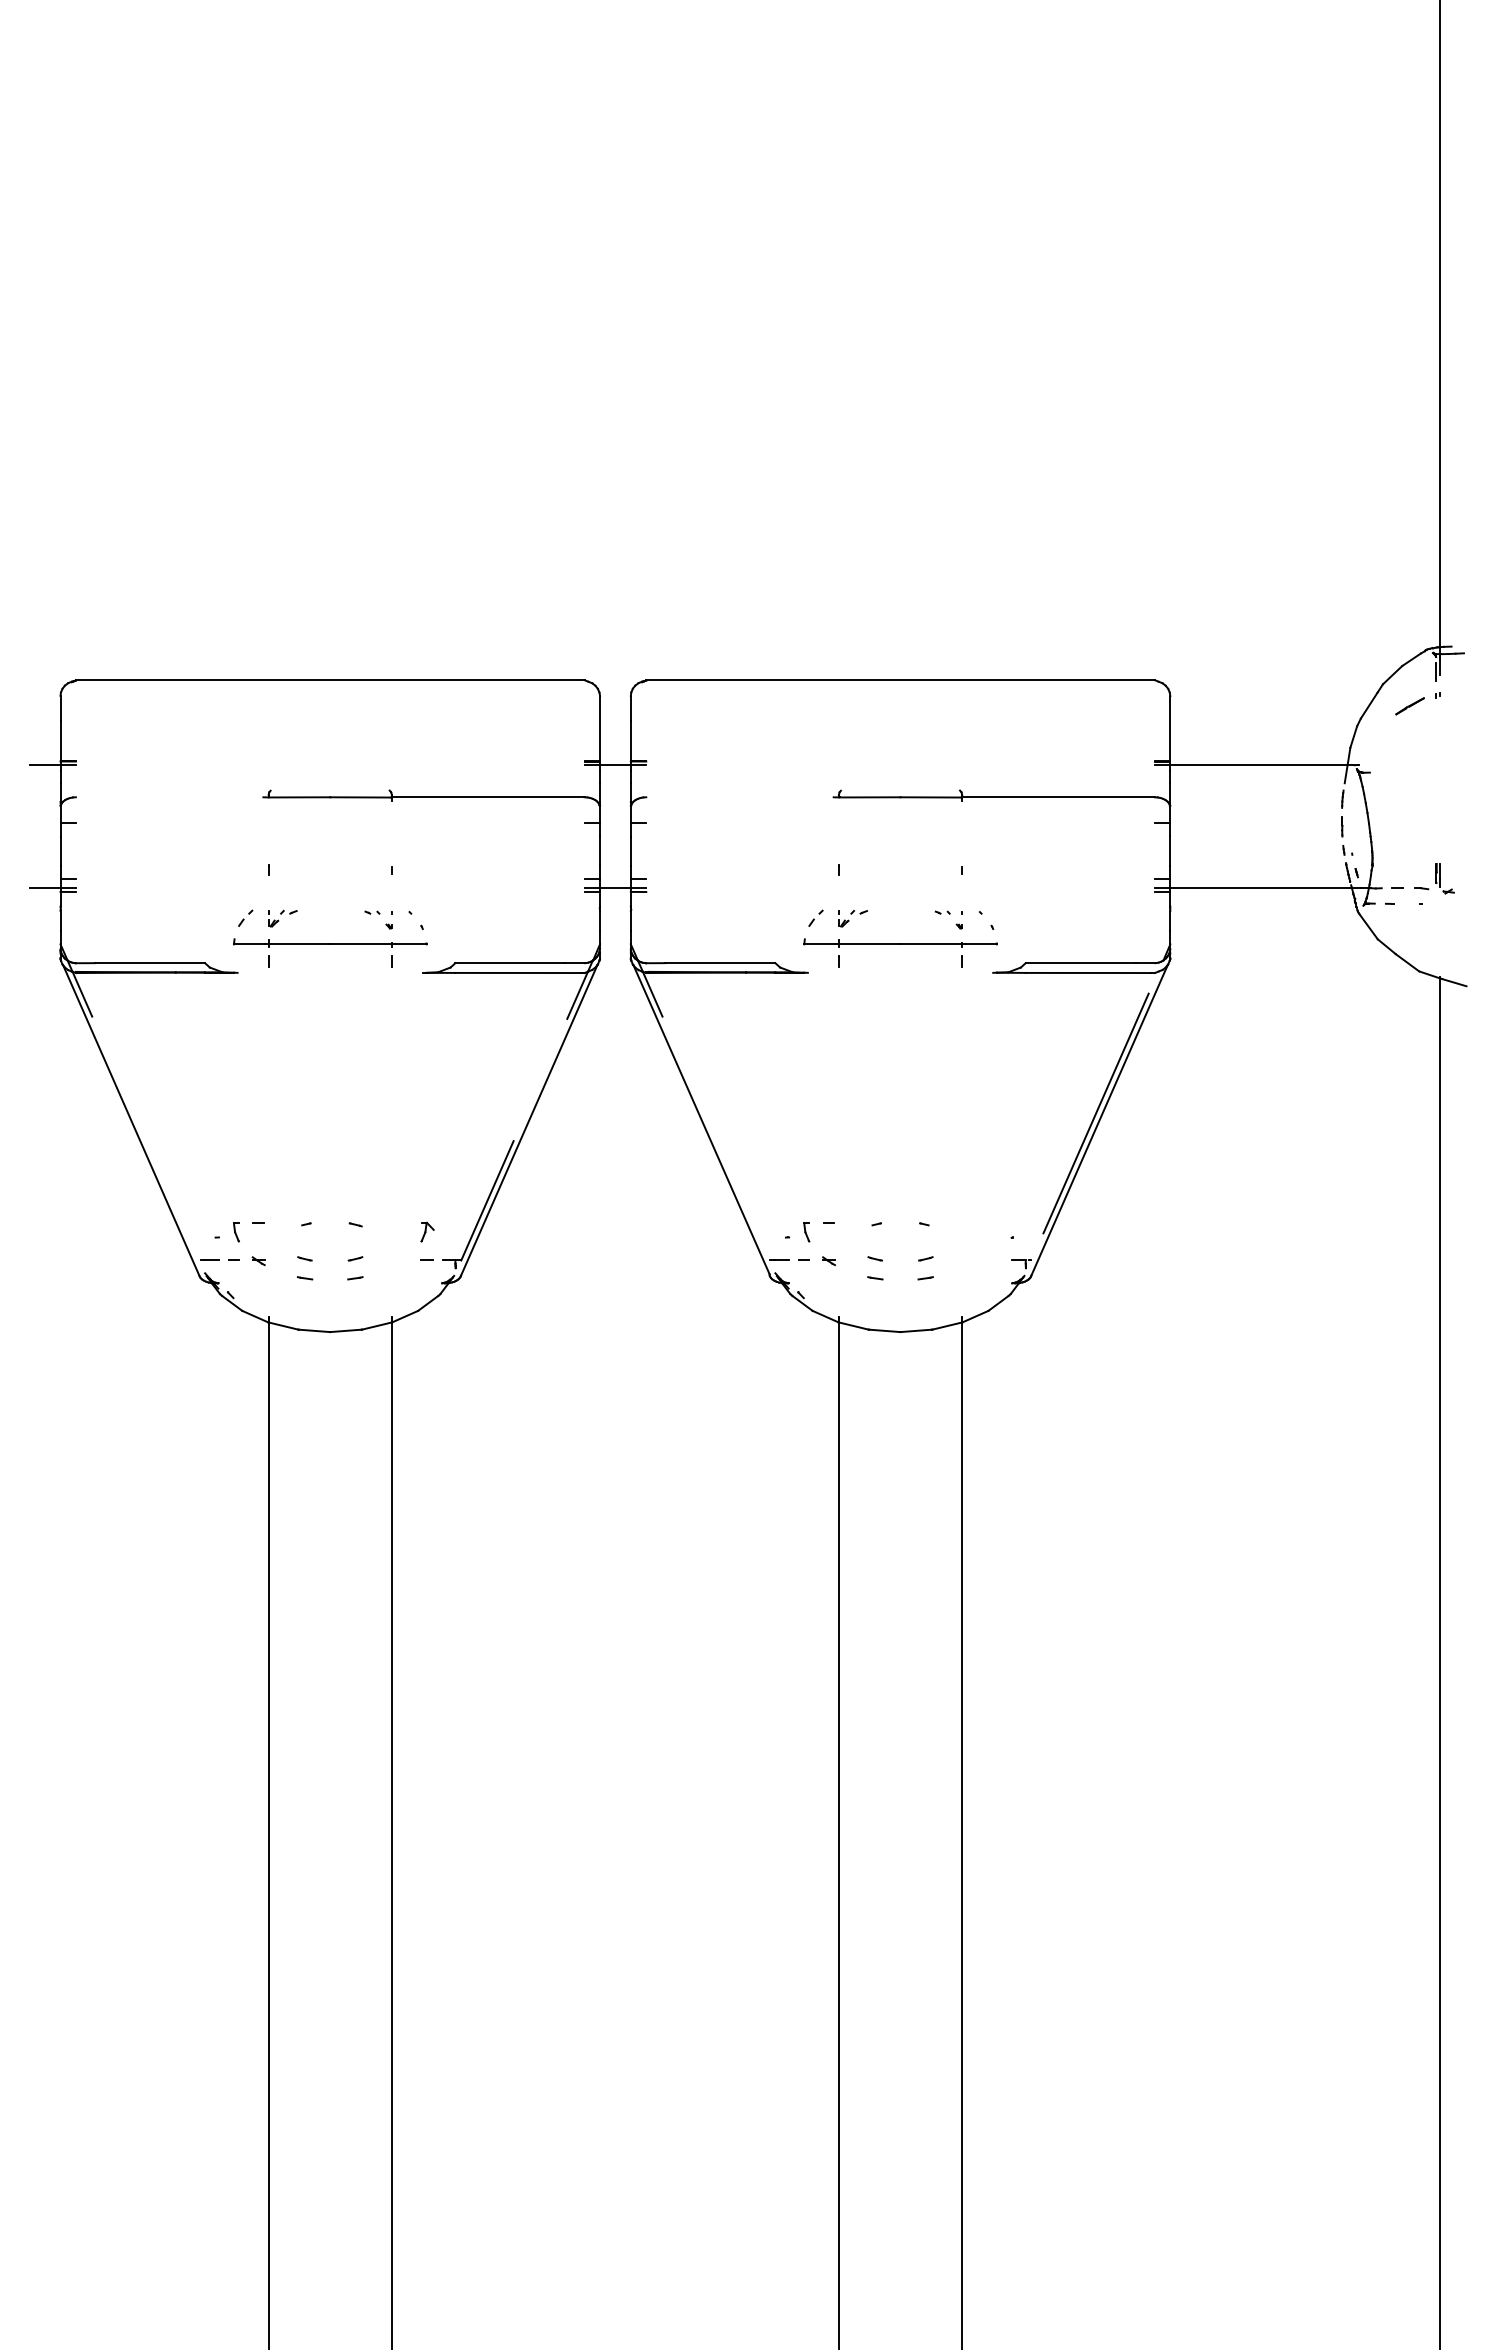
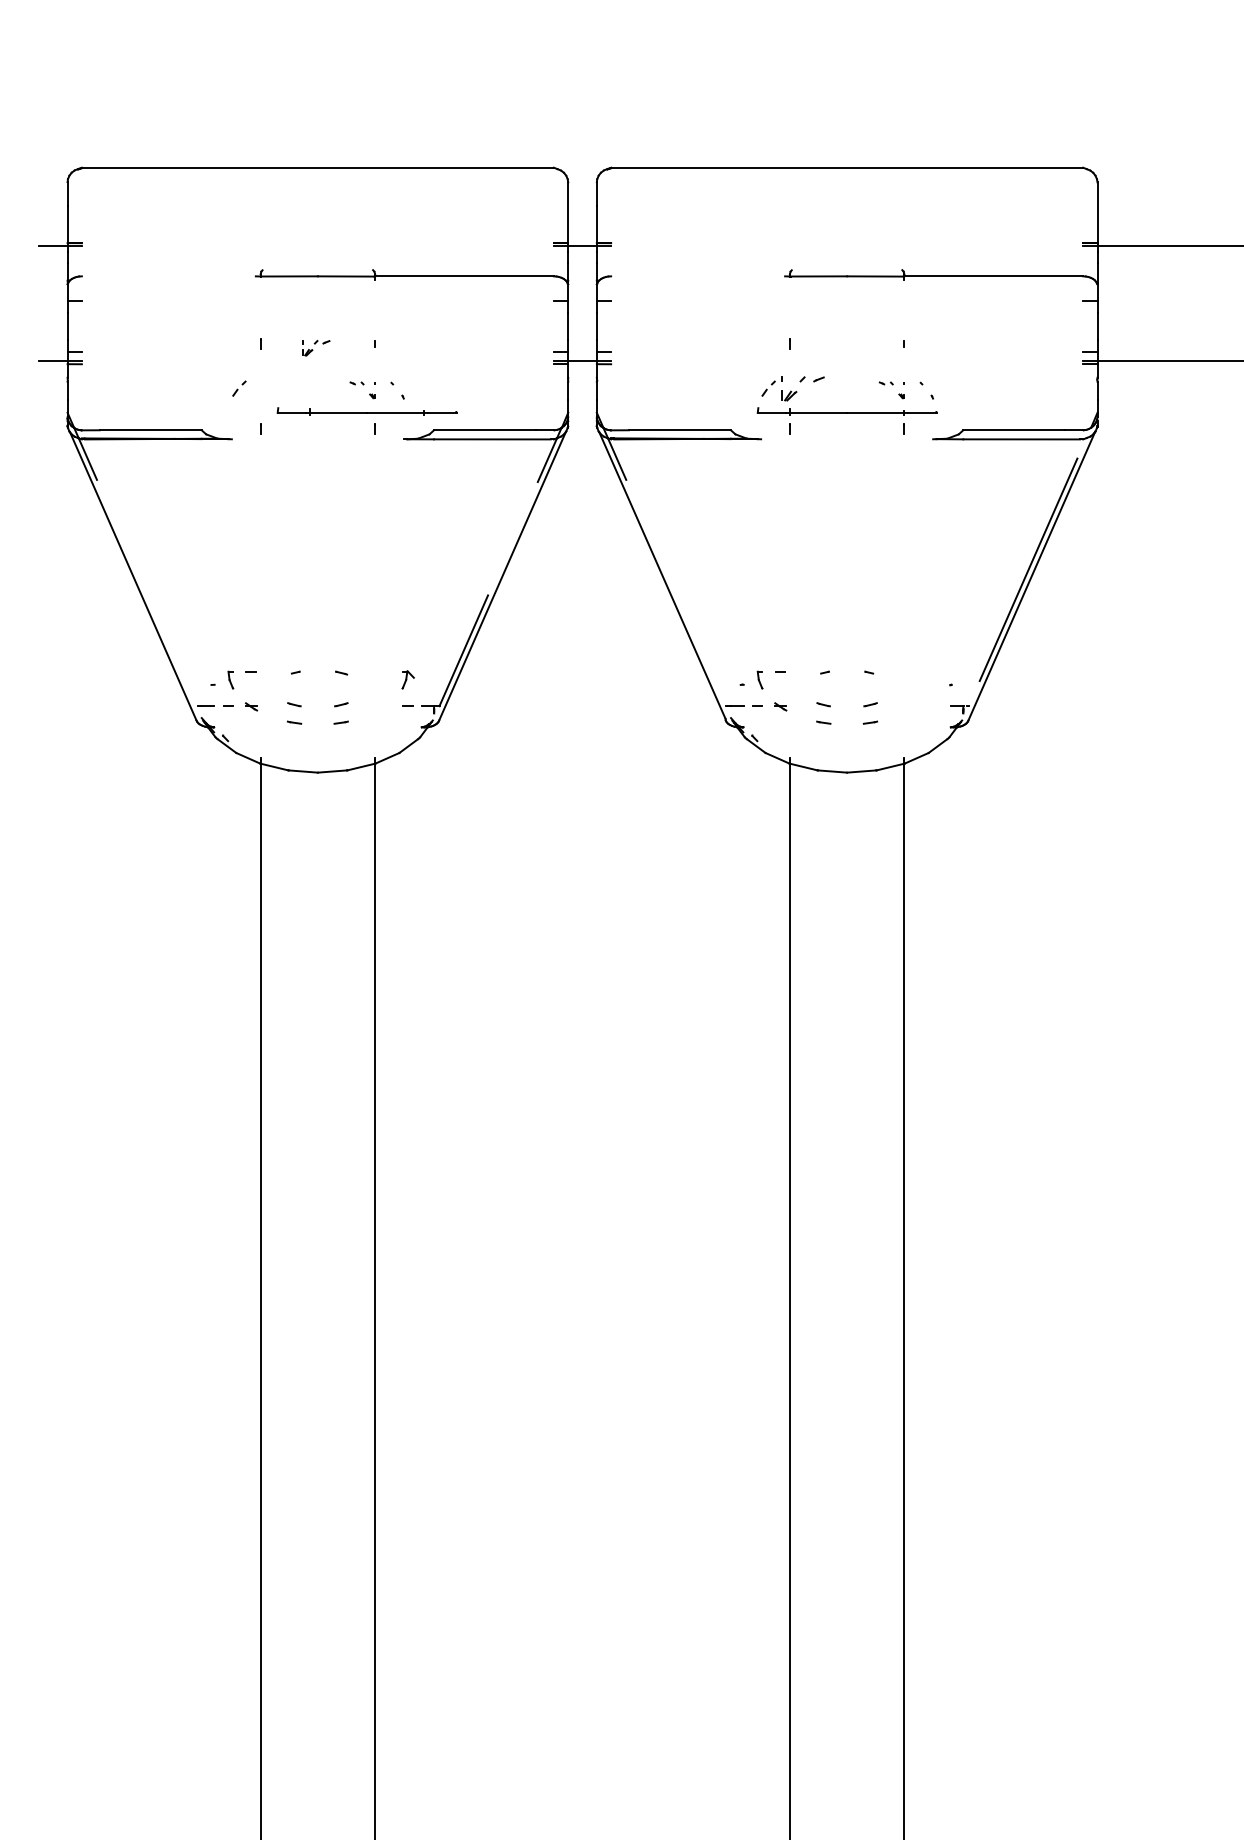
part: (282, 918) -> (316, 348), moved
part: (852, 918) -> (802, 388), size x1.6
part: (330, 942) -> (367, 411), moved

